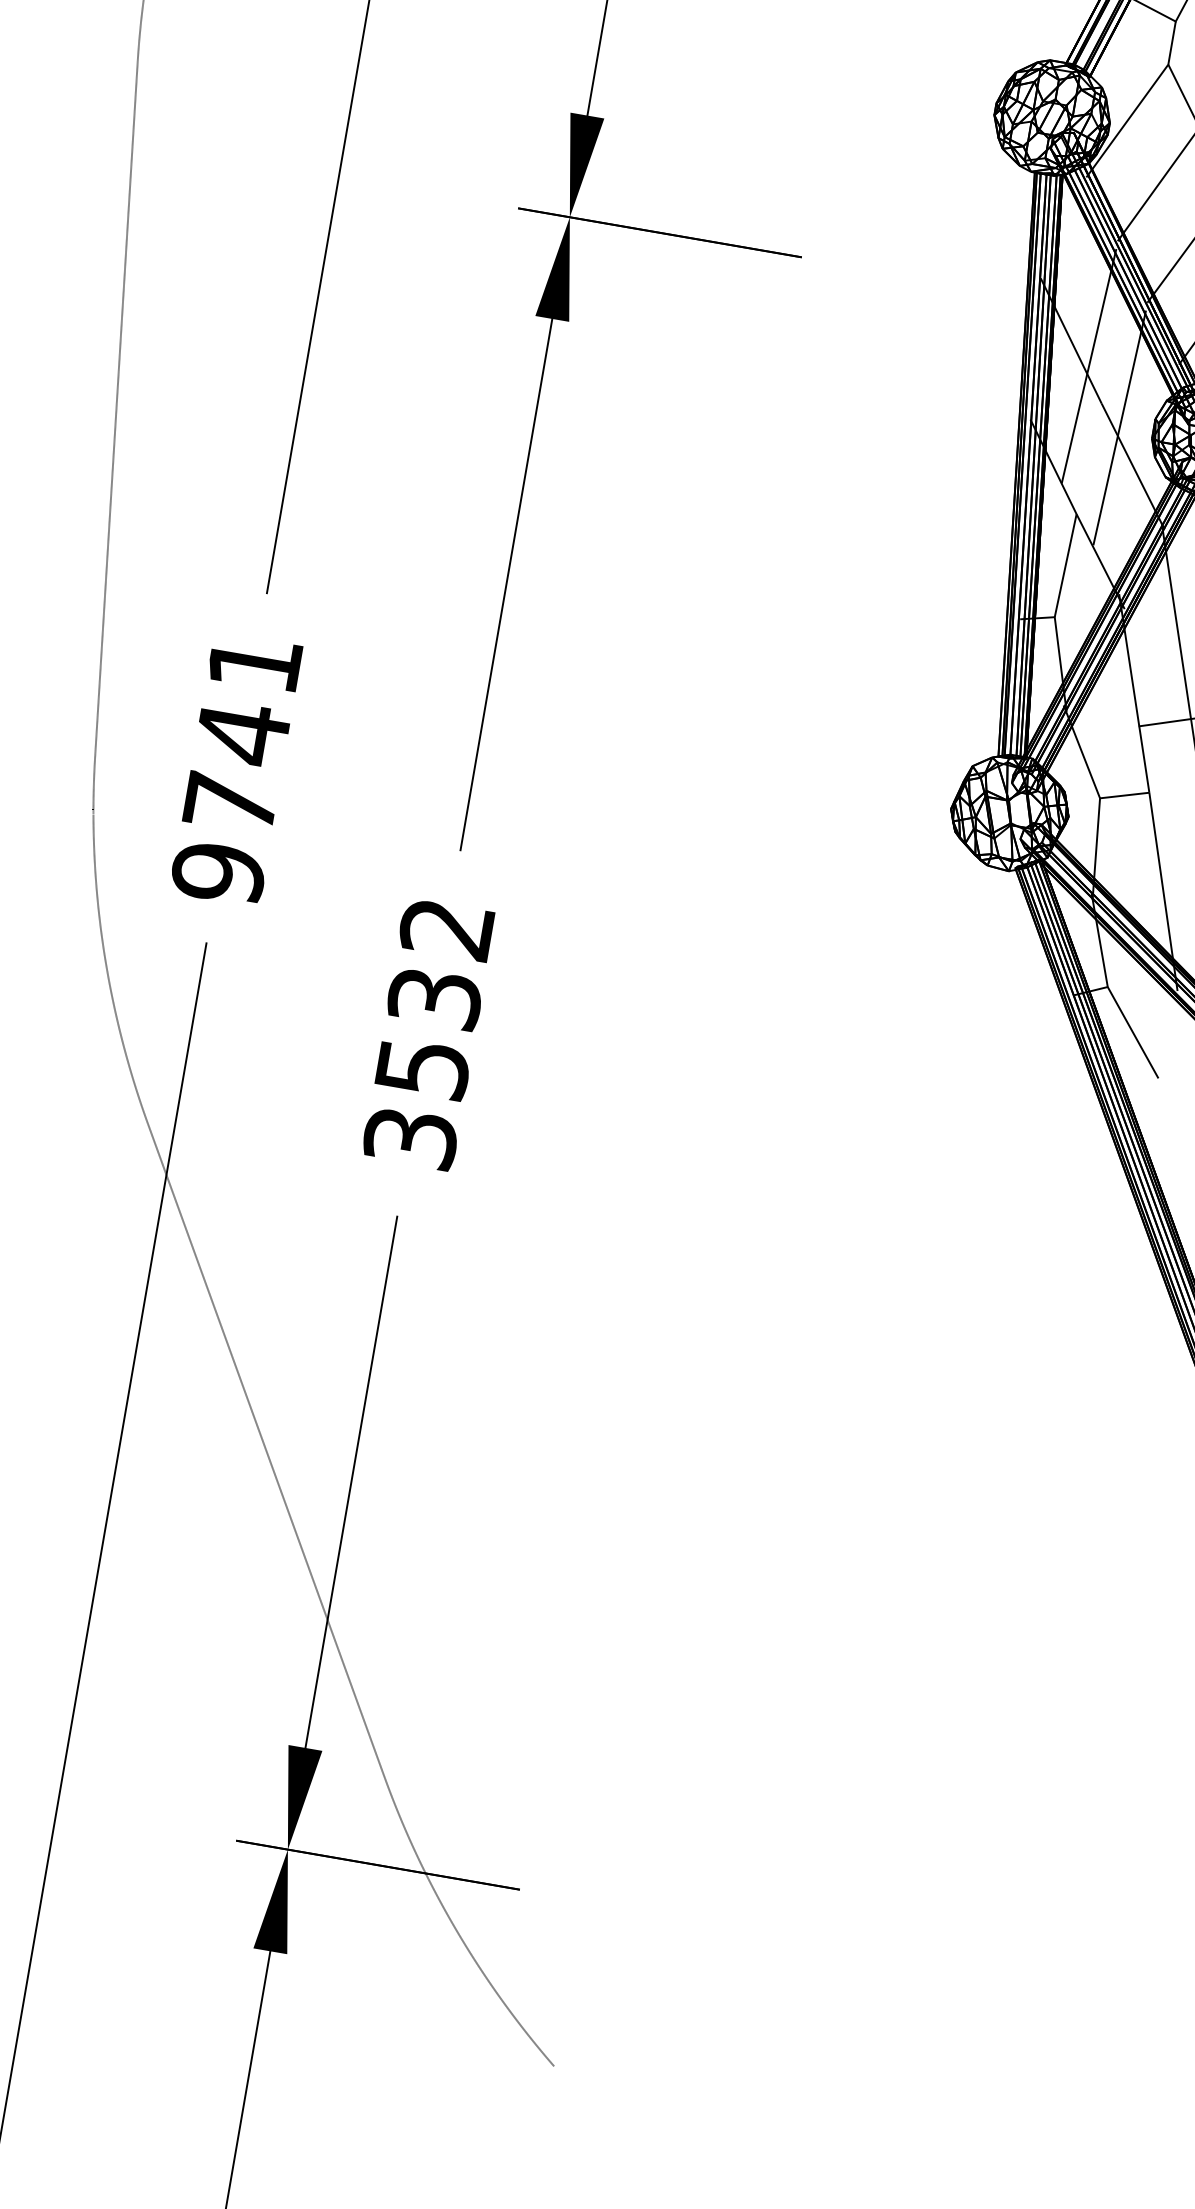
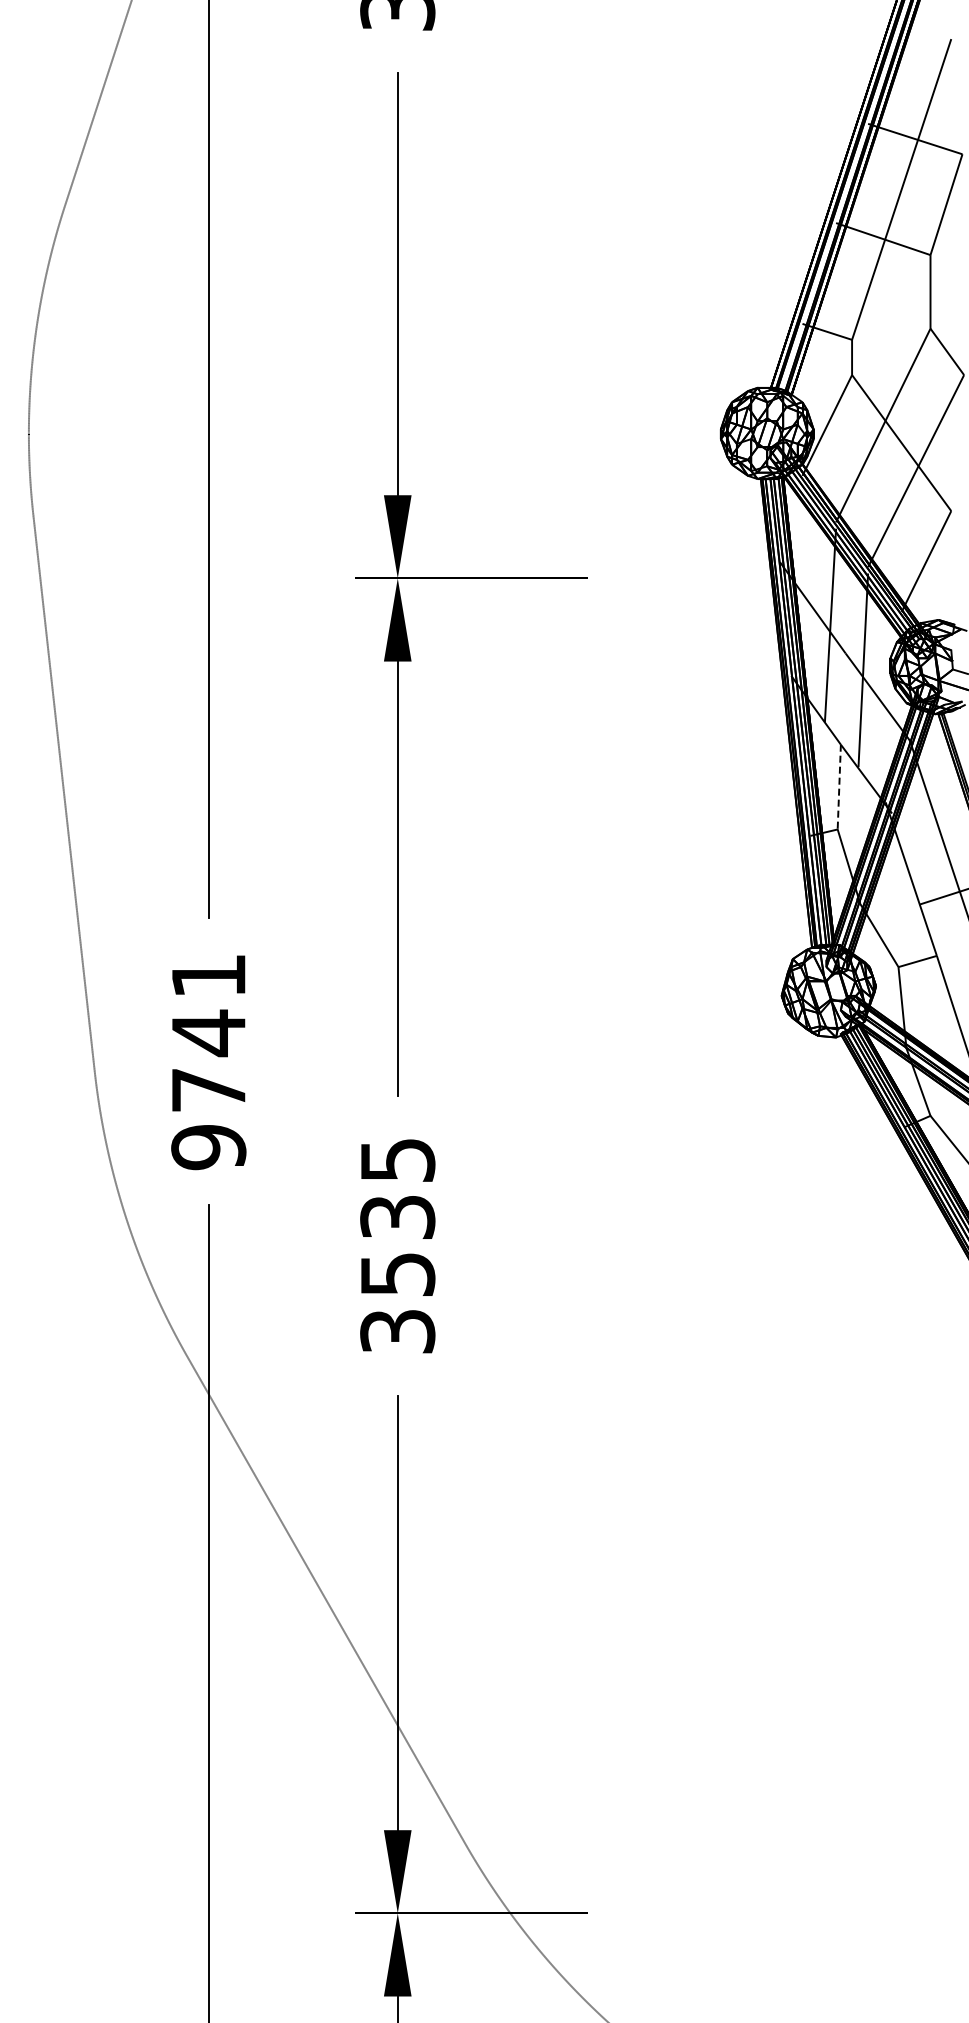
line: (1065, 566) -> (839, 787), solid -> dashed
text: (446, 928) -> (397, 1160), 3532 -> 3535

